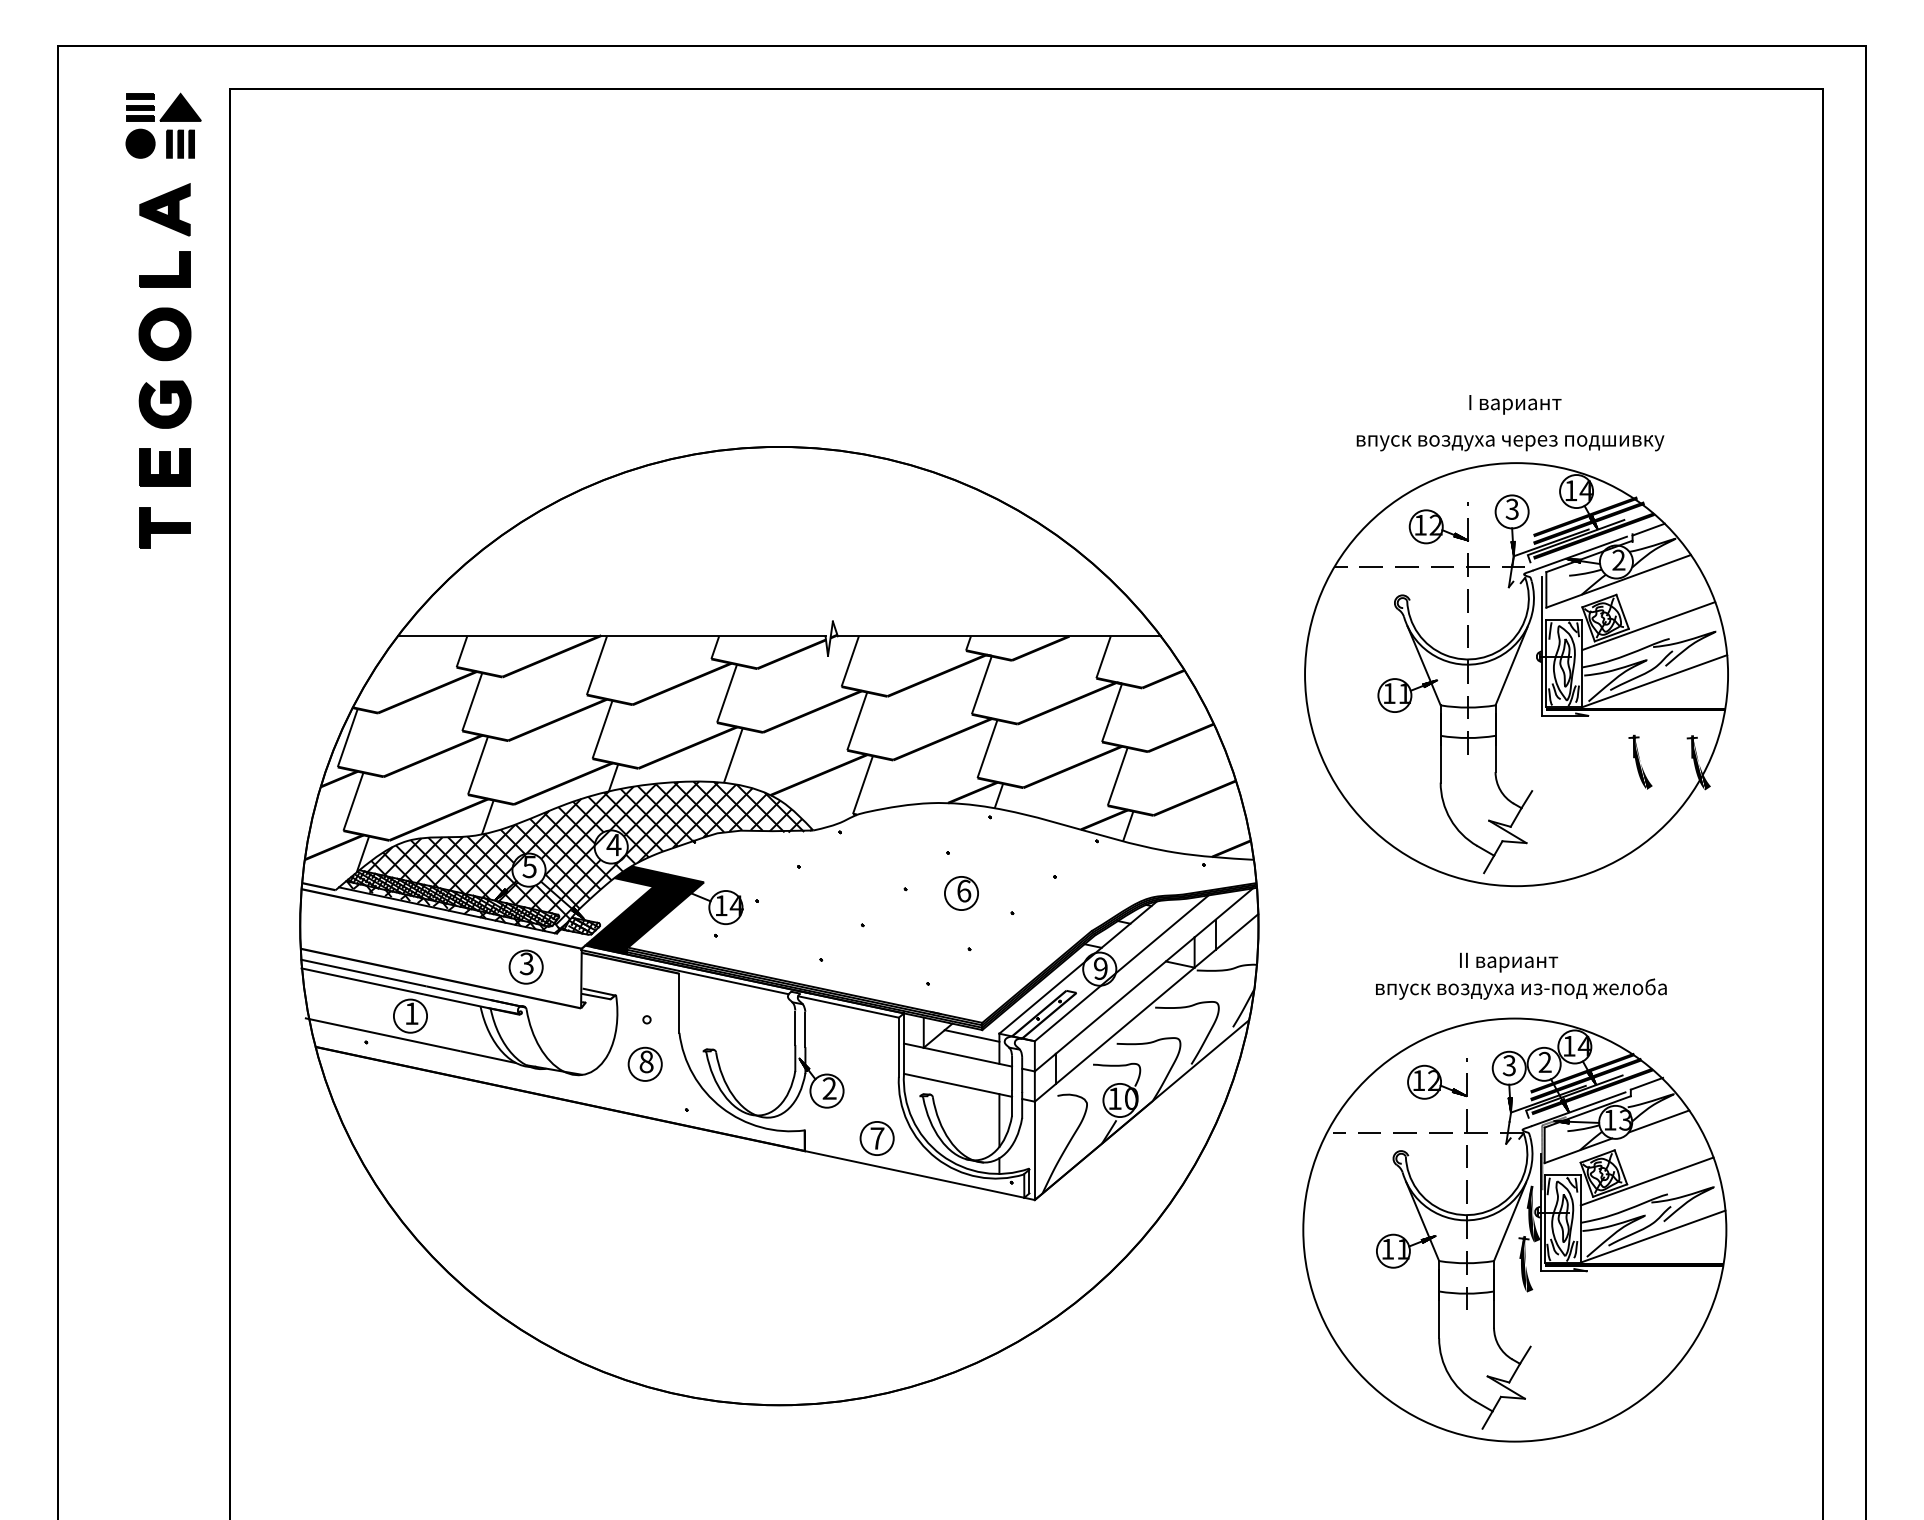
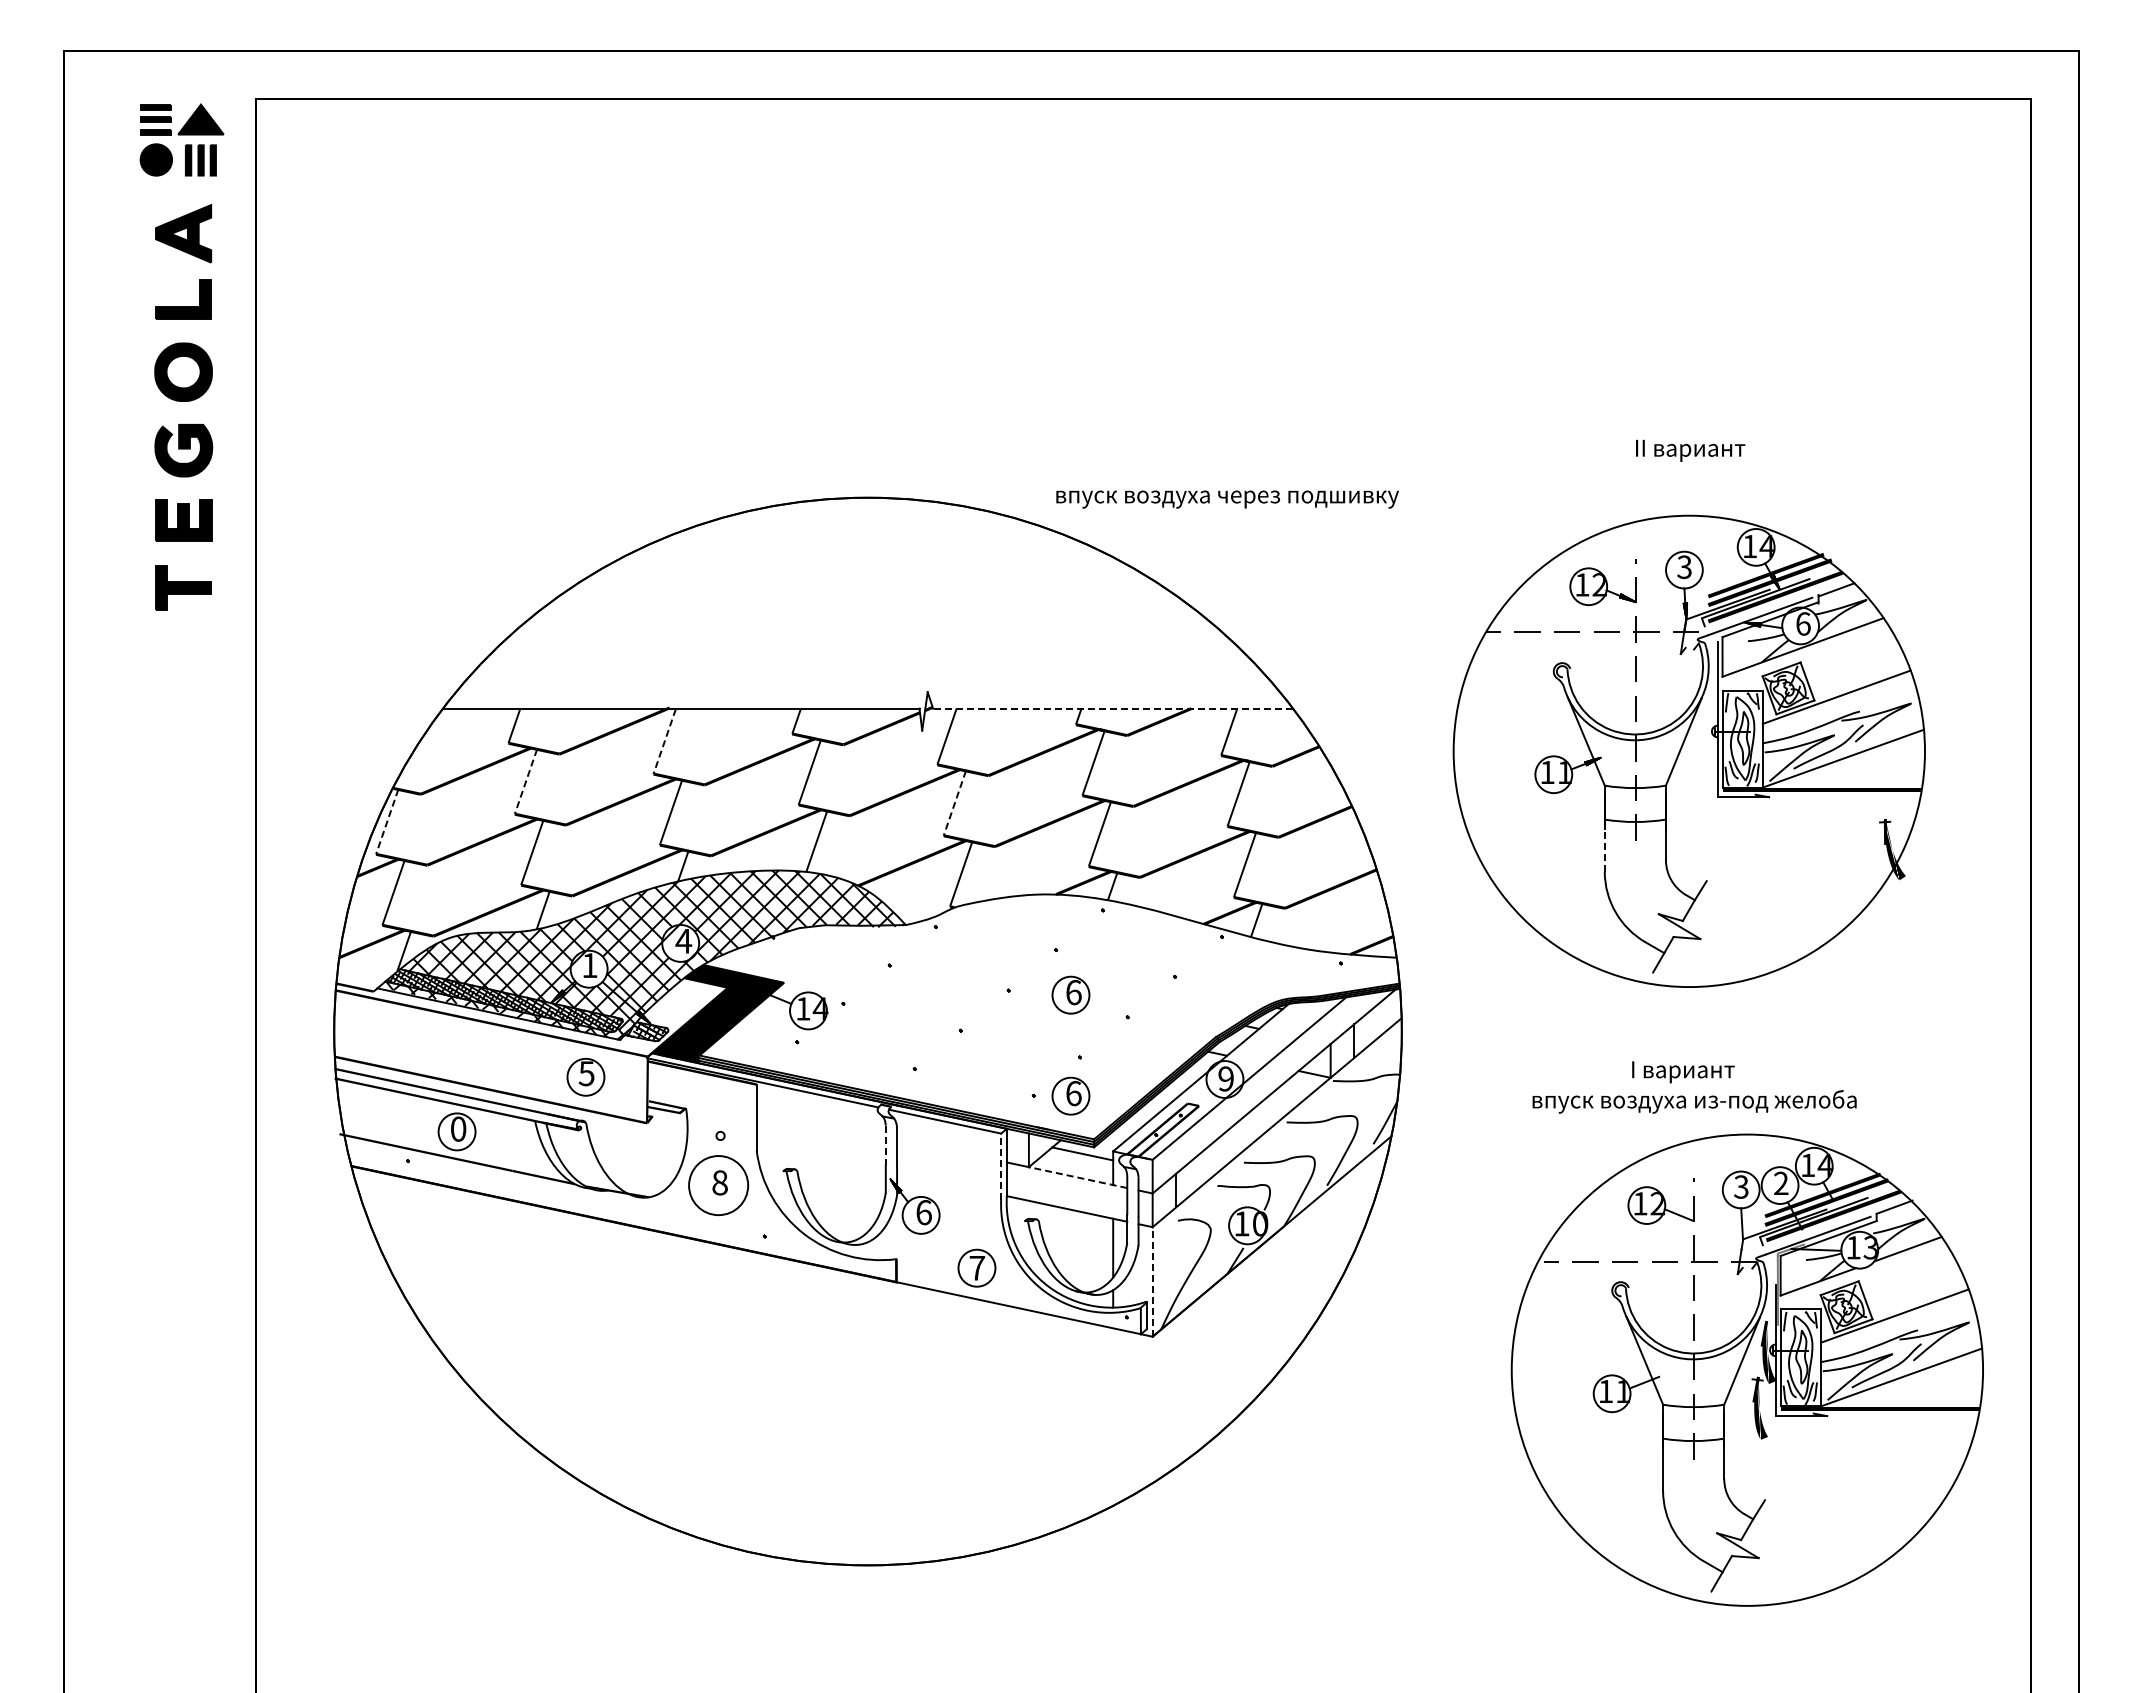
text: (1517, 404) -> (1690, 450), I вариант -> II вариант
text: (1510, 443) -> (1227, 499), moved
text: (1619, 559) -> (1803, 623), 2 -> 6
line: (999, 636) -> (1113, 708), solid -> dashed
line: (596, 666) -> (664, 742), solid -> dashed
line: (471, 702) -> (525, 782), solid -> dashed
line: (856, 721) -> (954, 803), solid -> dashed
line: (348, 738) -> (387, 822), solid -> dashed
line: (1440, 759) -> (1604, 845), solid -> dashed
part: (1640, 761) -> (1827, 848), removed
text: (529, 866) -> (589, 965), 5 -> 1
text: (1508, 962) -> (1680, 1072), II вариант -> I вариант
text: (526, 963) -> (586, 1073), 3 -> 5
part: (961, 983) -> (1070, 1095), added
text: (411, 1013) -> (458, 1128), 1 -> 0
line: (795, 1028) -> (885, 1145), solid -> dashed
line: (899, 1047) -> (1001, 1166), solid -> dashed
line: (967, 1057) -> (1077, 1177), solid -> dashed
circle: (645, 1064) -> (718, 1185), size x1.6
text: (829, 1088) -> (923, 1212), 2 -> 6
line: (1034, 1150) -> (1152, 1281), solid -> dashed
part: (1514, 1229) -> (1746, 1369), moved

